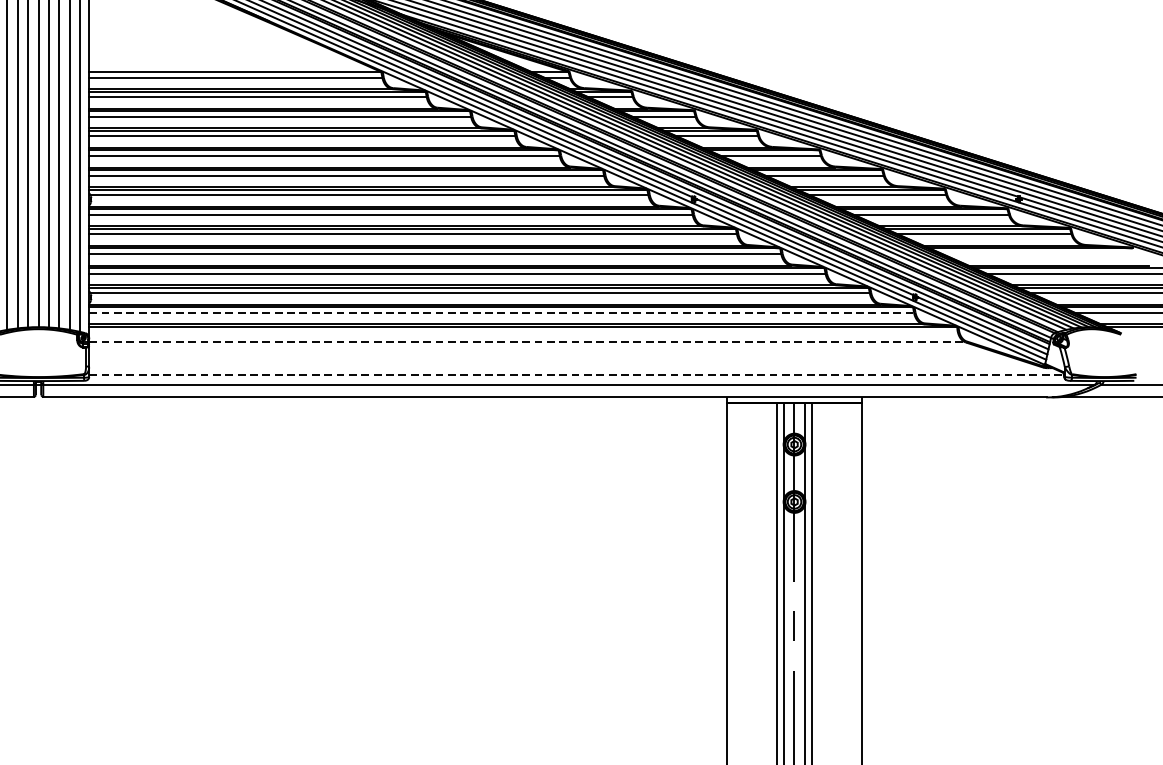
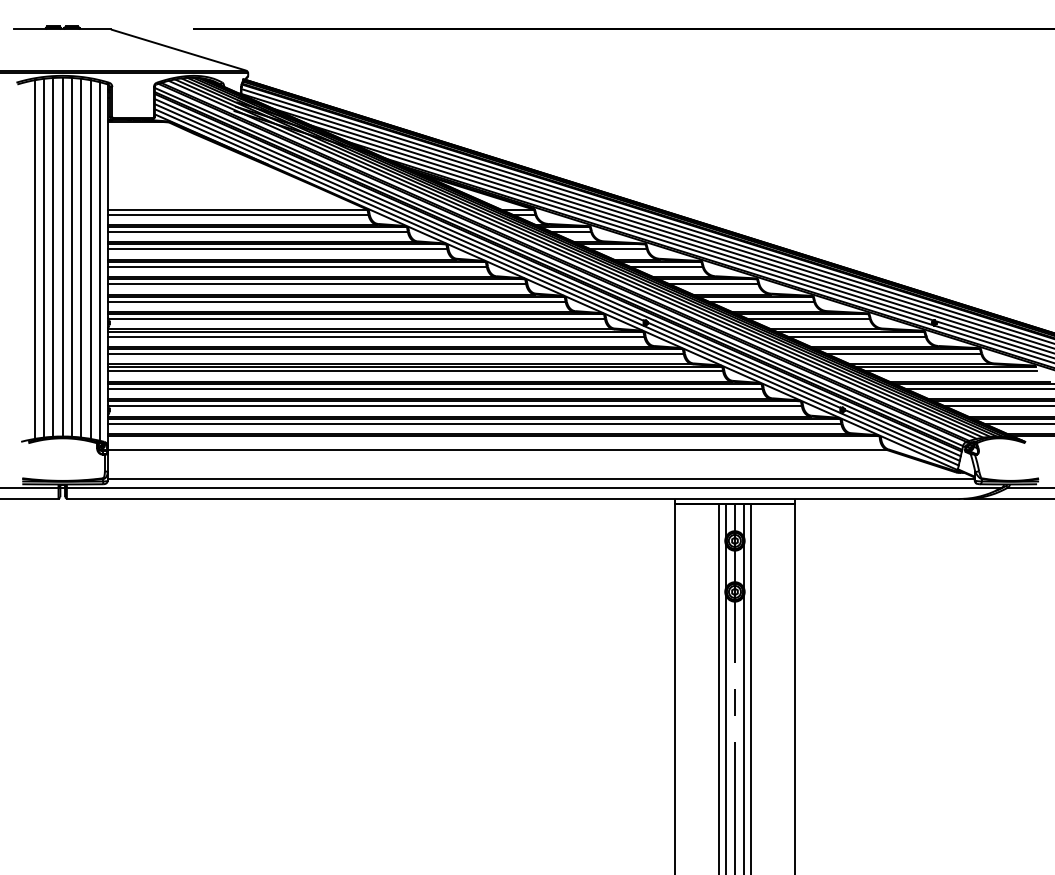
line: (1038, 254) -> (951, 371), added
line: (501, 312) -> (474, 423), dashed -> solid
line: (527, 342) -> (497, 450), dashed -> solid
line: (577, 374) -> (541, 478), dashed -> solid

